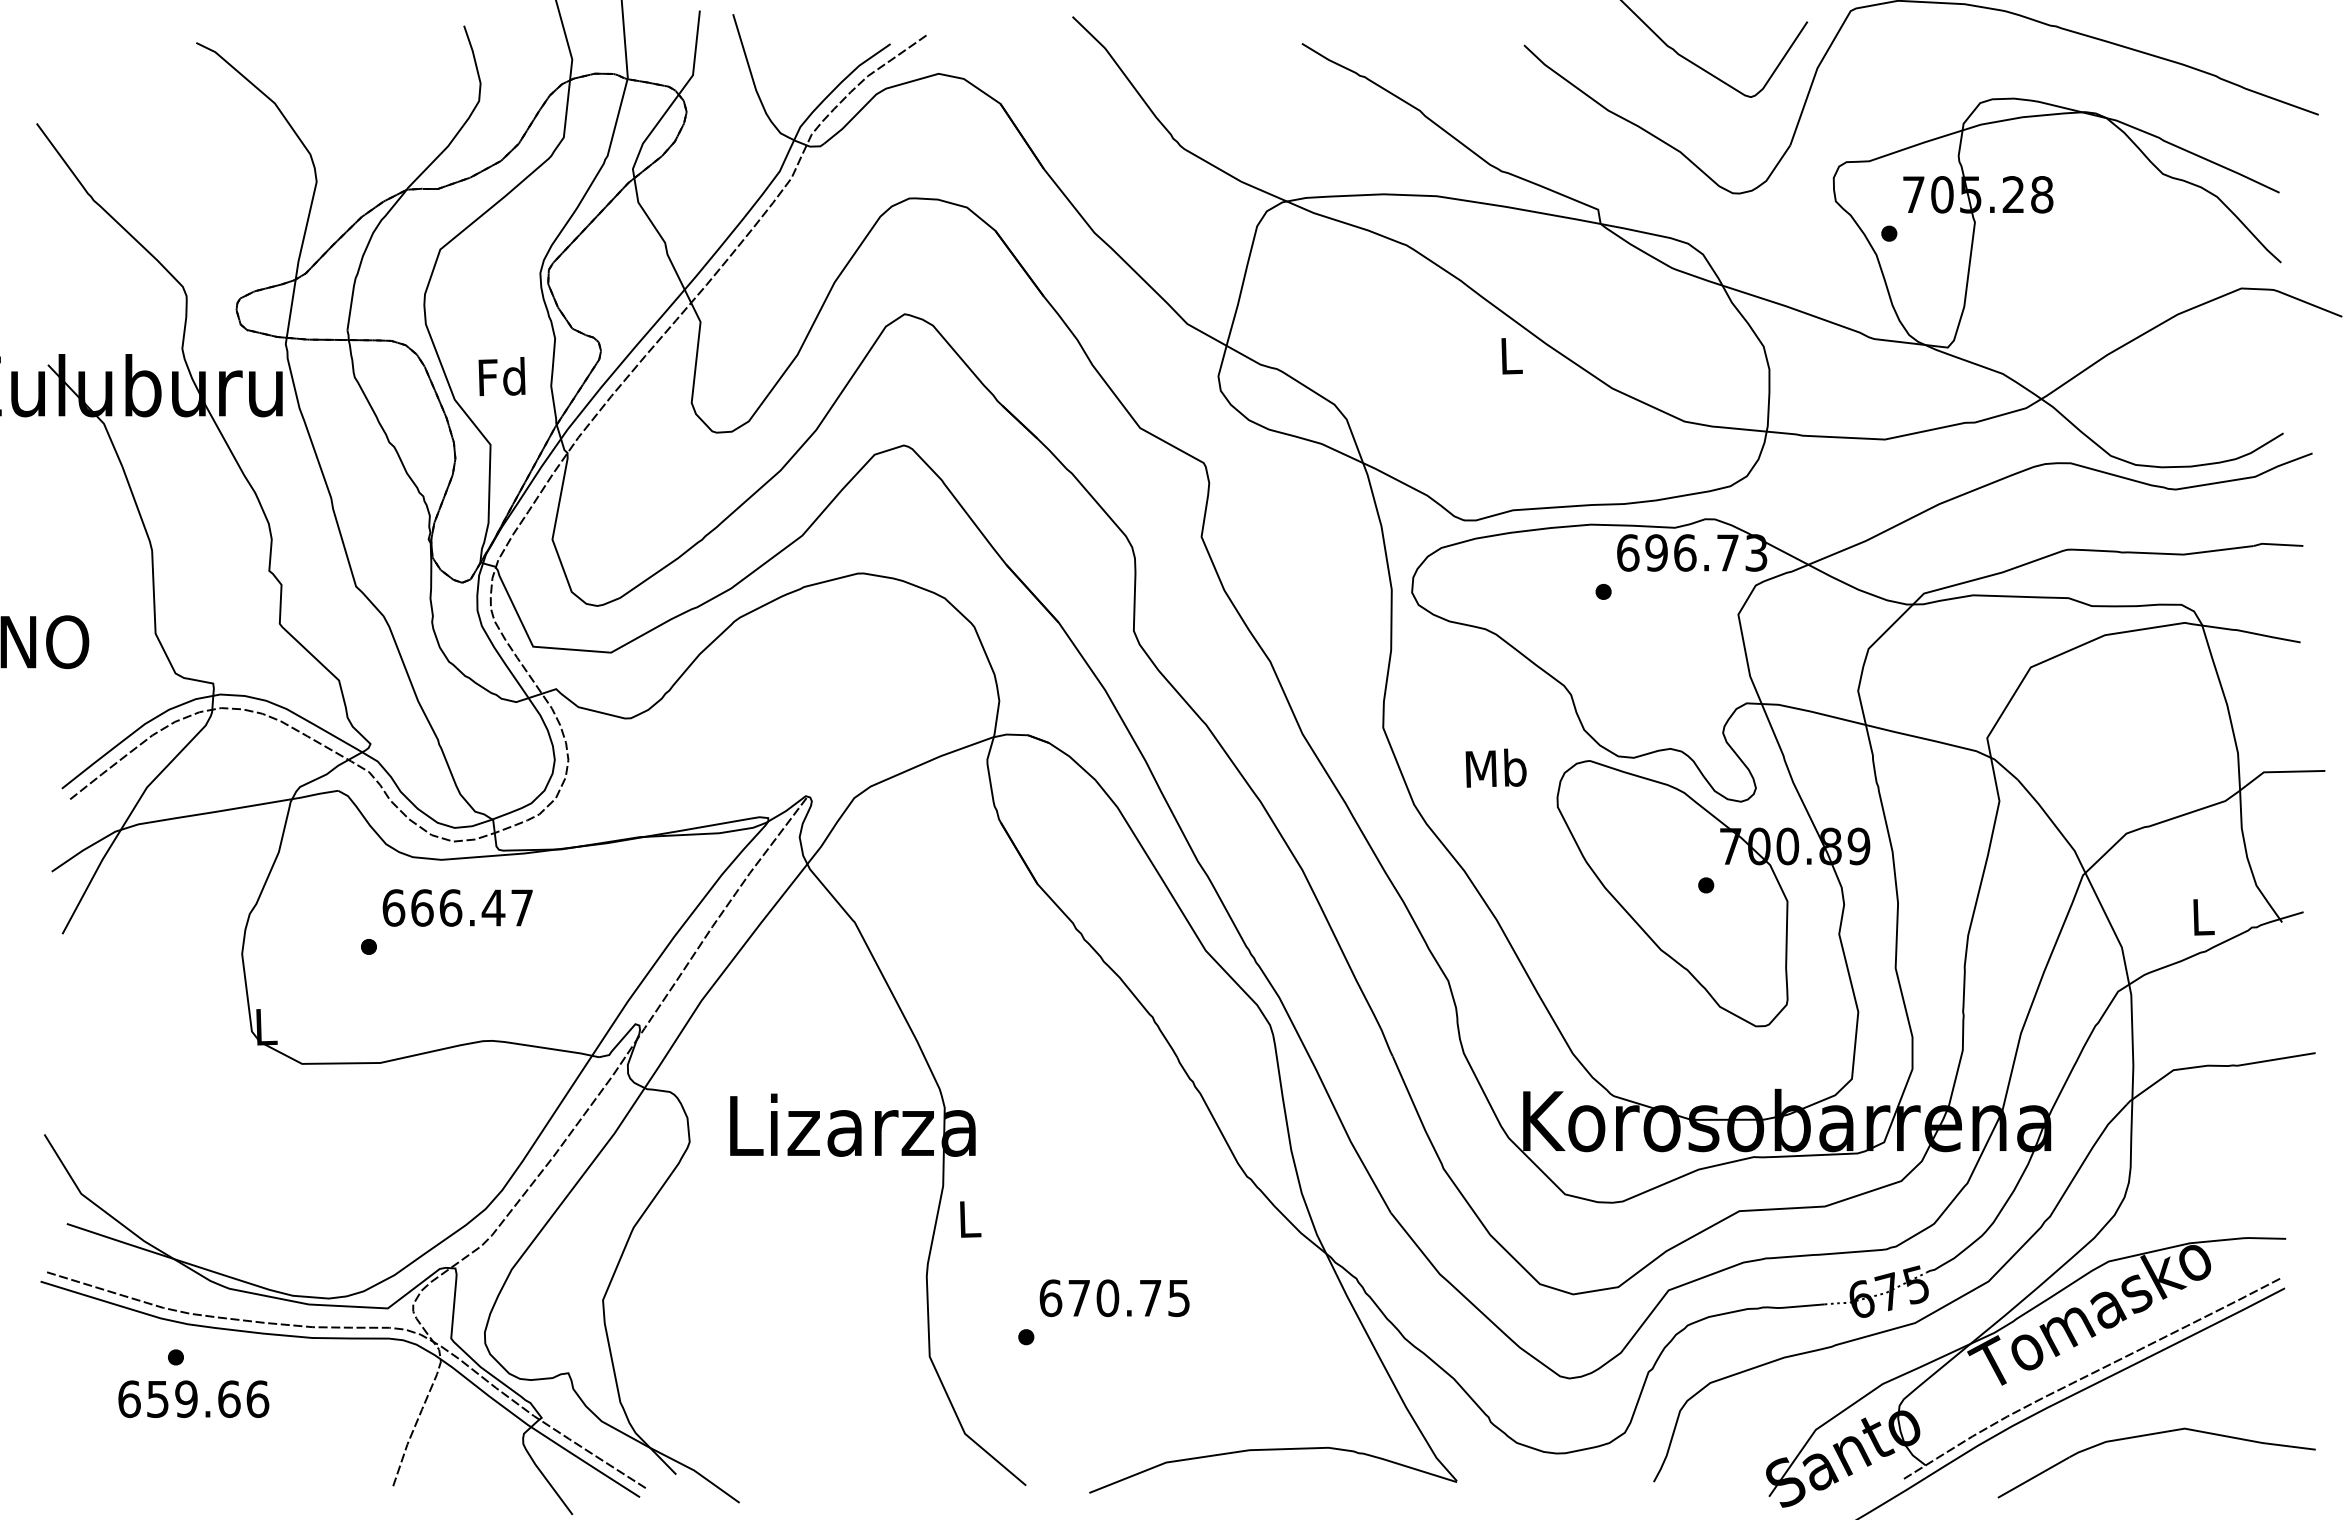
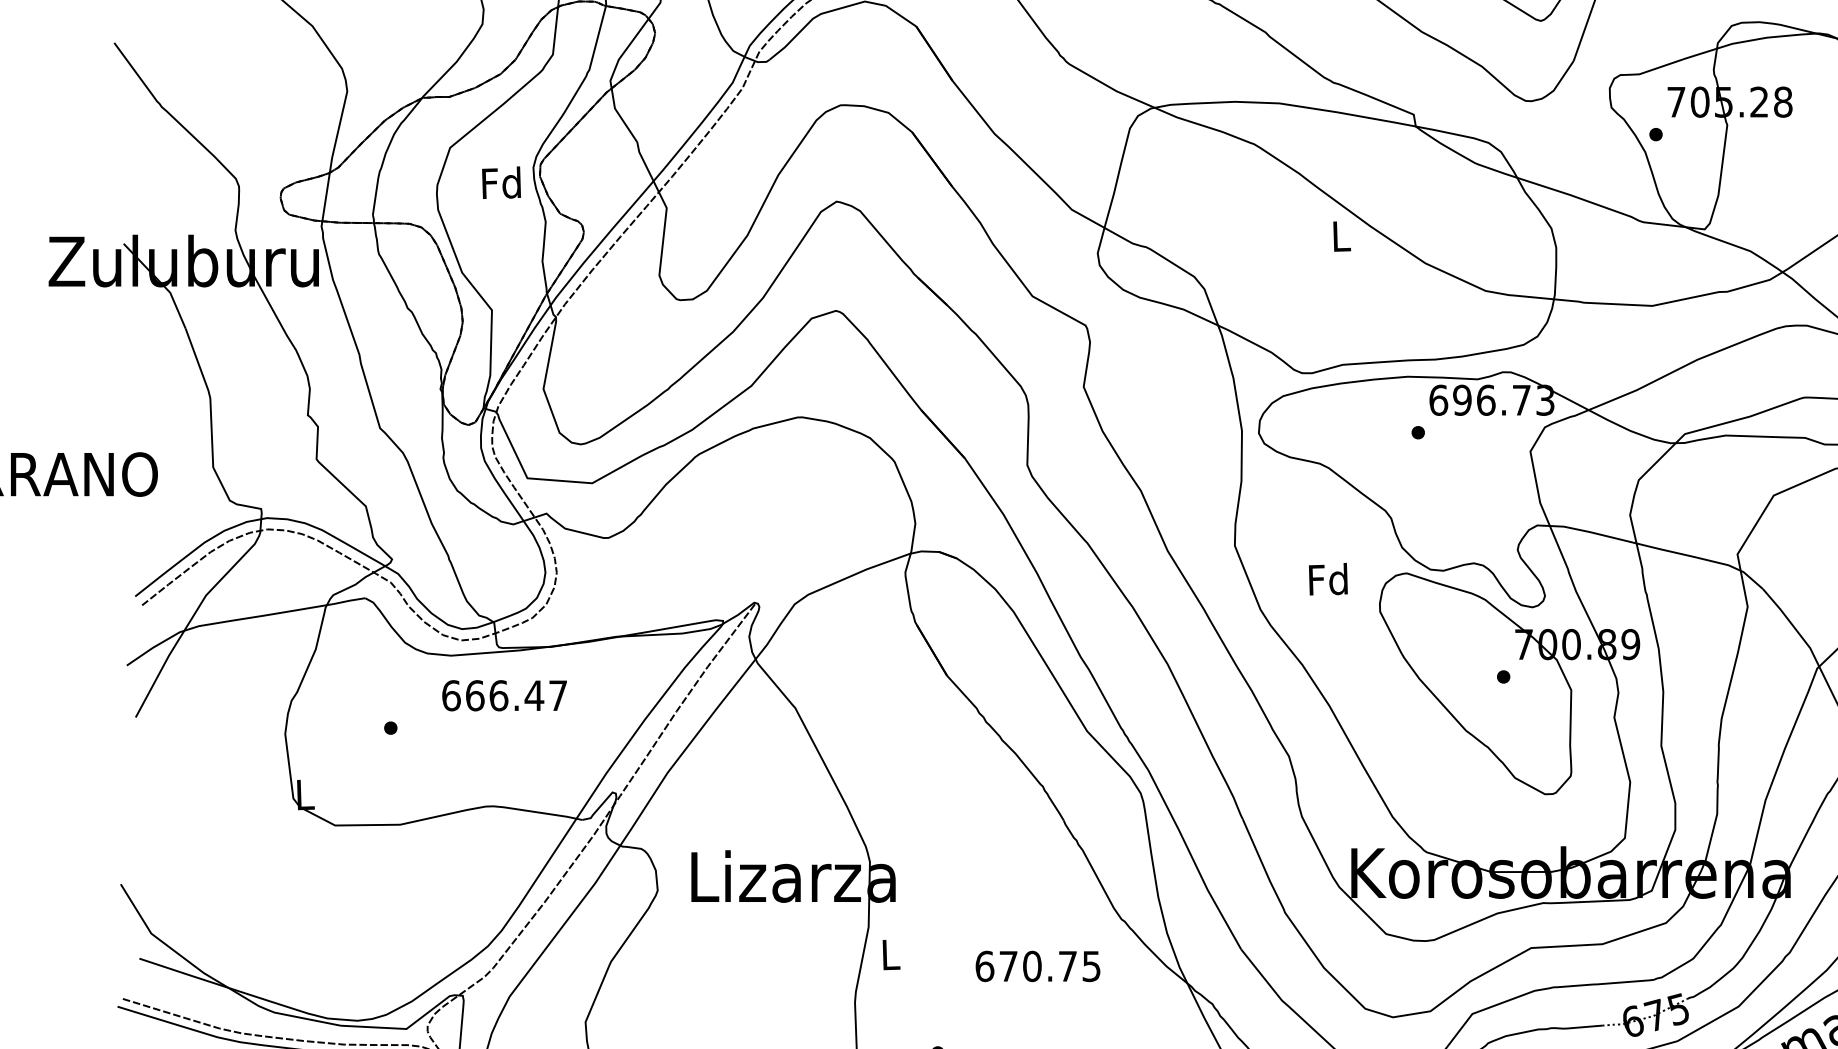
text: (501, 376) -> (501, 182), moved
text: (1495, 767) -> (1328, 578), Mb -> Fd
text: (457, 907) -> (504, 695), moved
text: (1114, 1298) -> (1037, 966), moved

